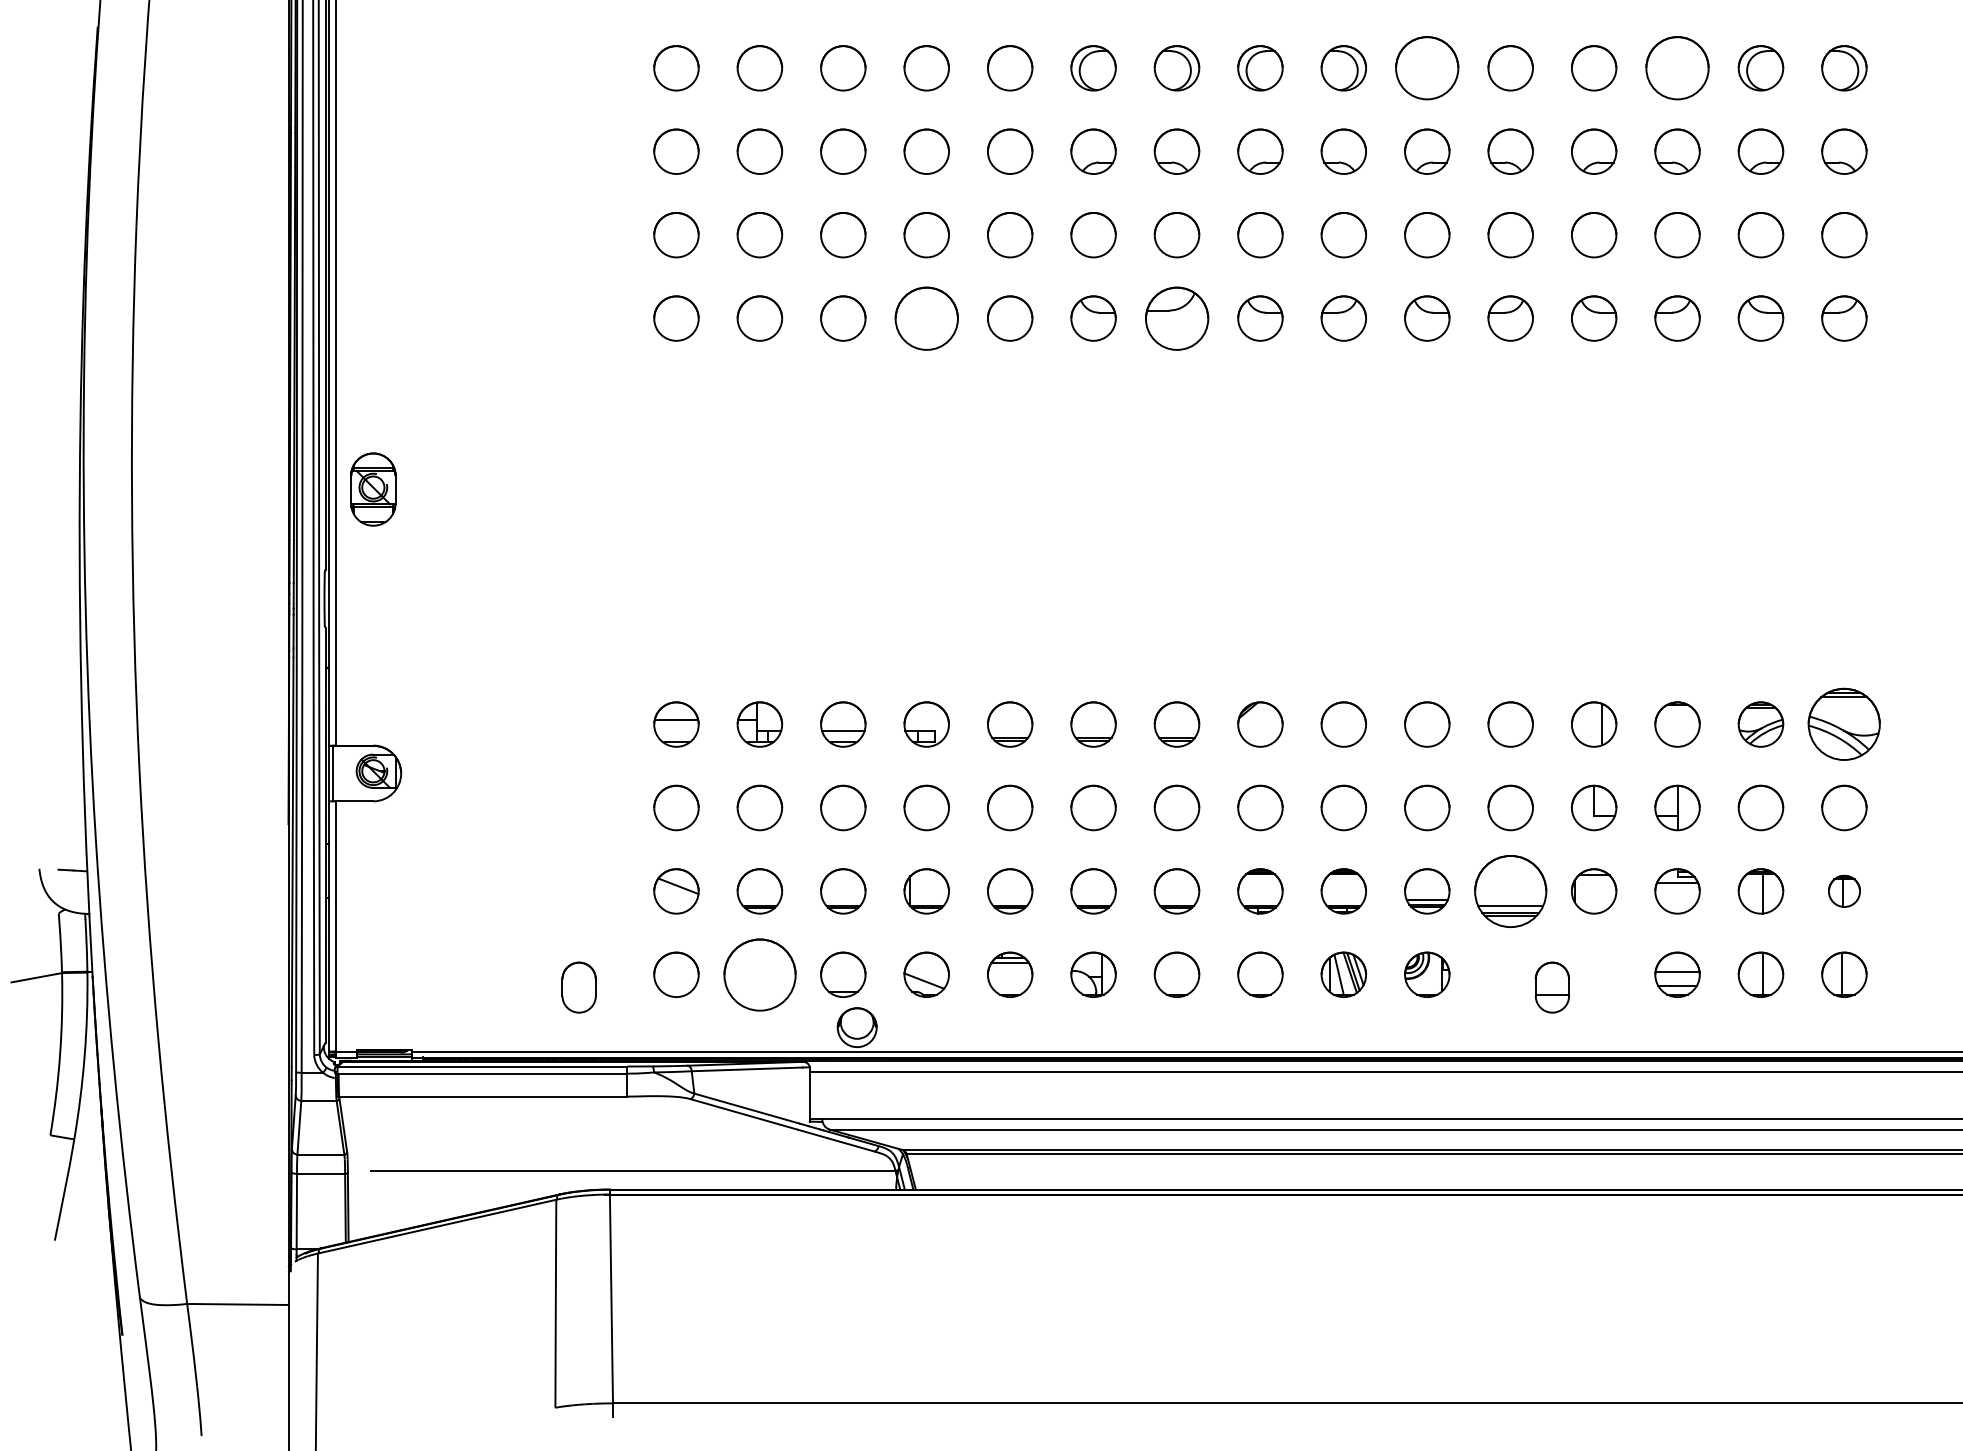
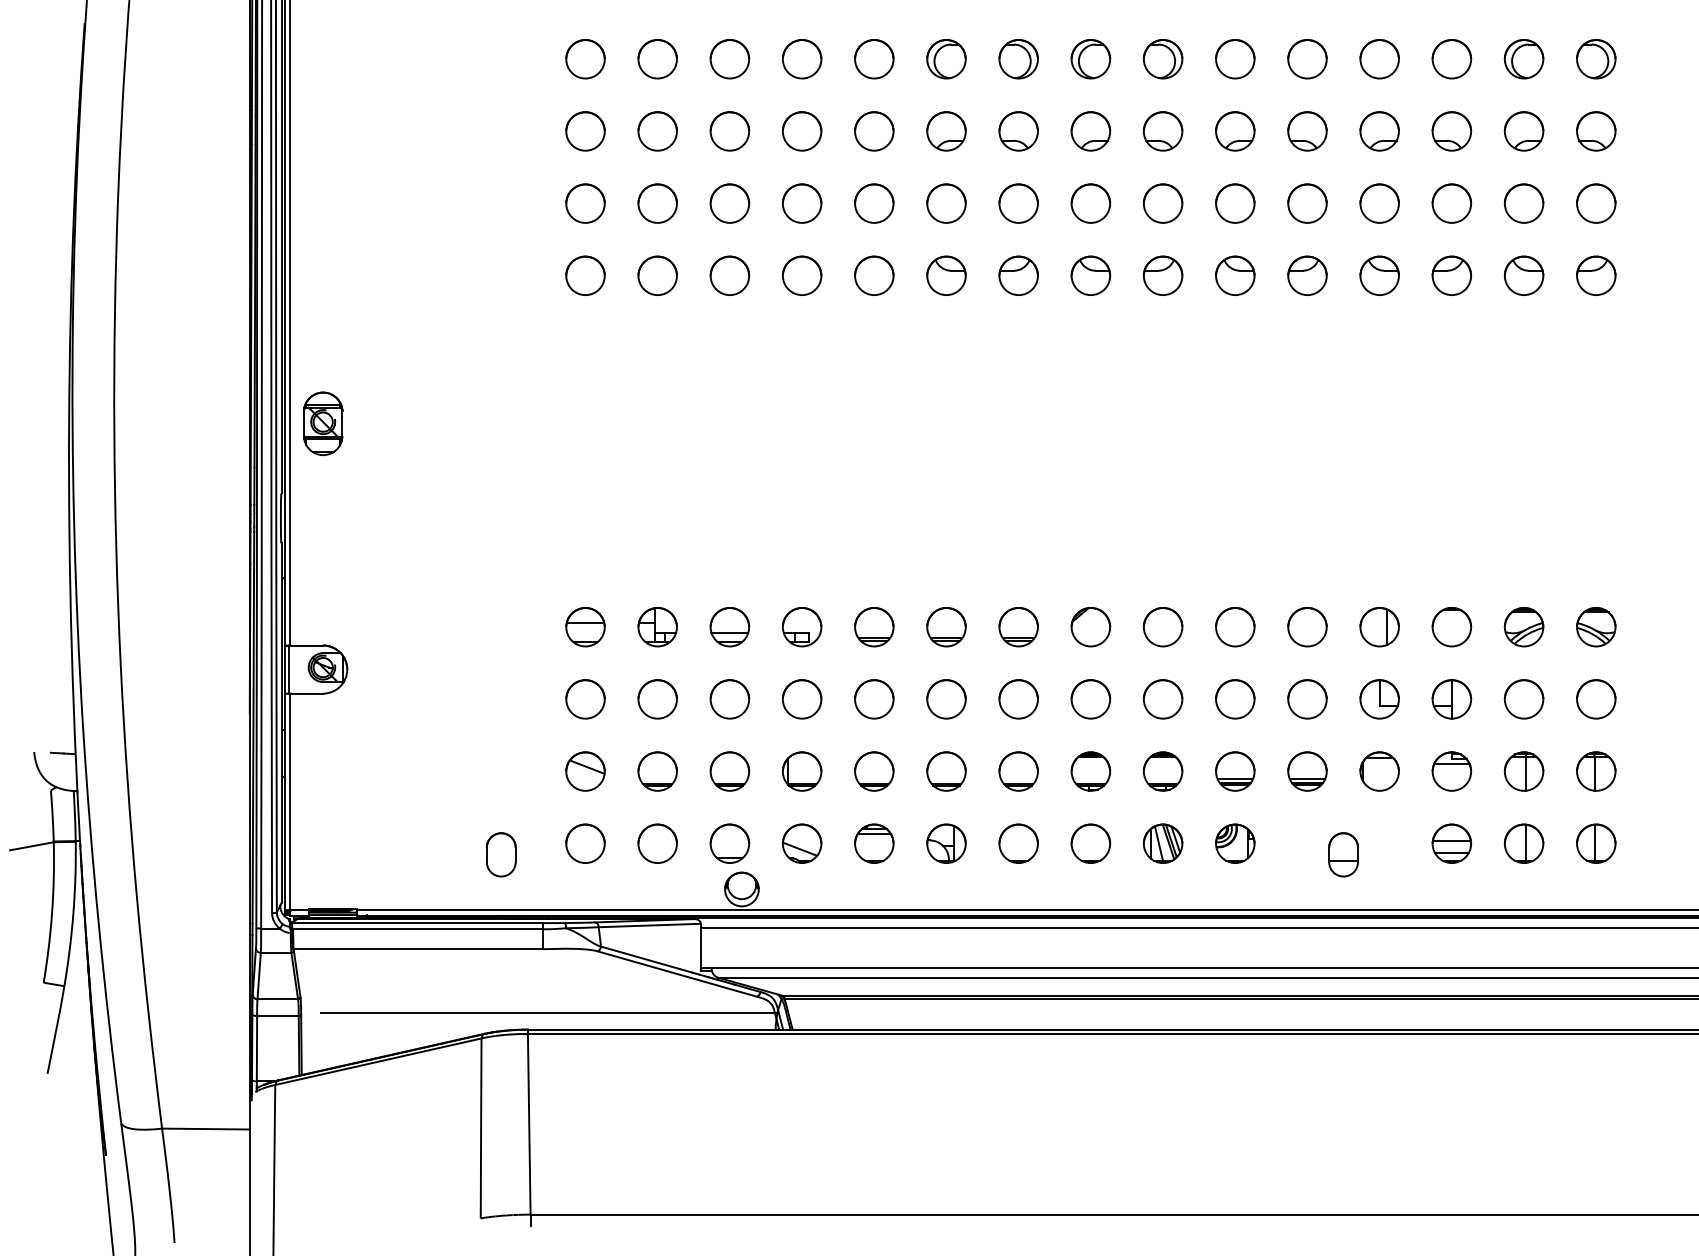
part: (1427, 68) -> (1235, 59), size x0.71
part: (1677, 68) -> (1451, 59), size x0.71
part: (926, 318) -> (801, 275), size x0.71
part: (1176, 318) -> (1018, 275), size x0.71
part: (1844, 724) -> (1596, 627), size x0.62
part: (1510, 891) -> (1307, 771), size x0.62
part: (1844, 891) -> (1596, 771), size x1.43
part: (759, 974) -> (657, 843), size x0.62

